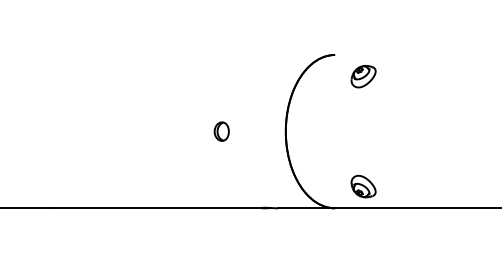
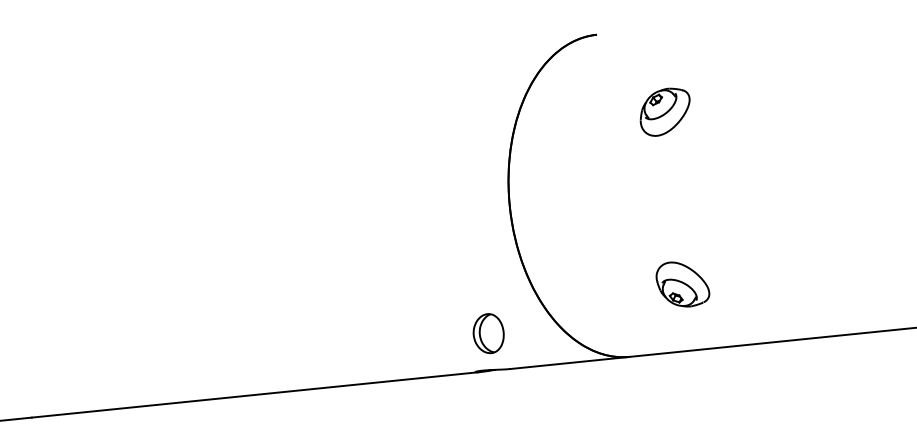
part: (363, 76) -> (665, 111), moved
part: (221, 131) -> (488, 333), moved
part: (363, 186) -> (682, 283), moved

